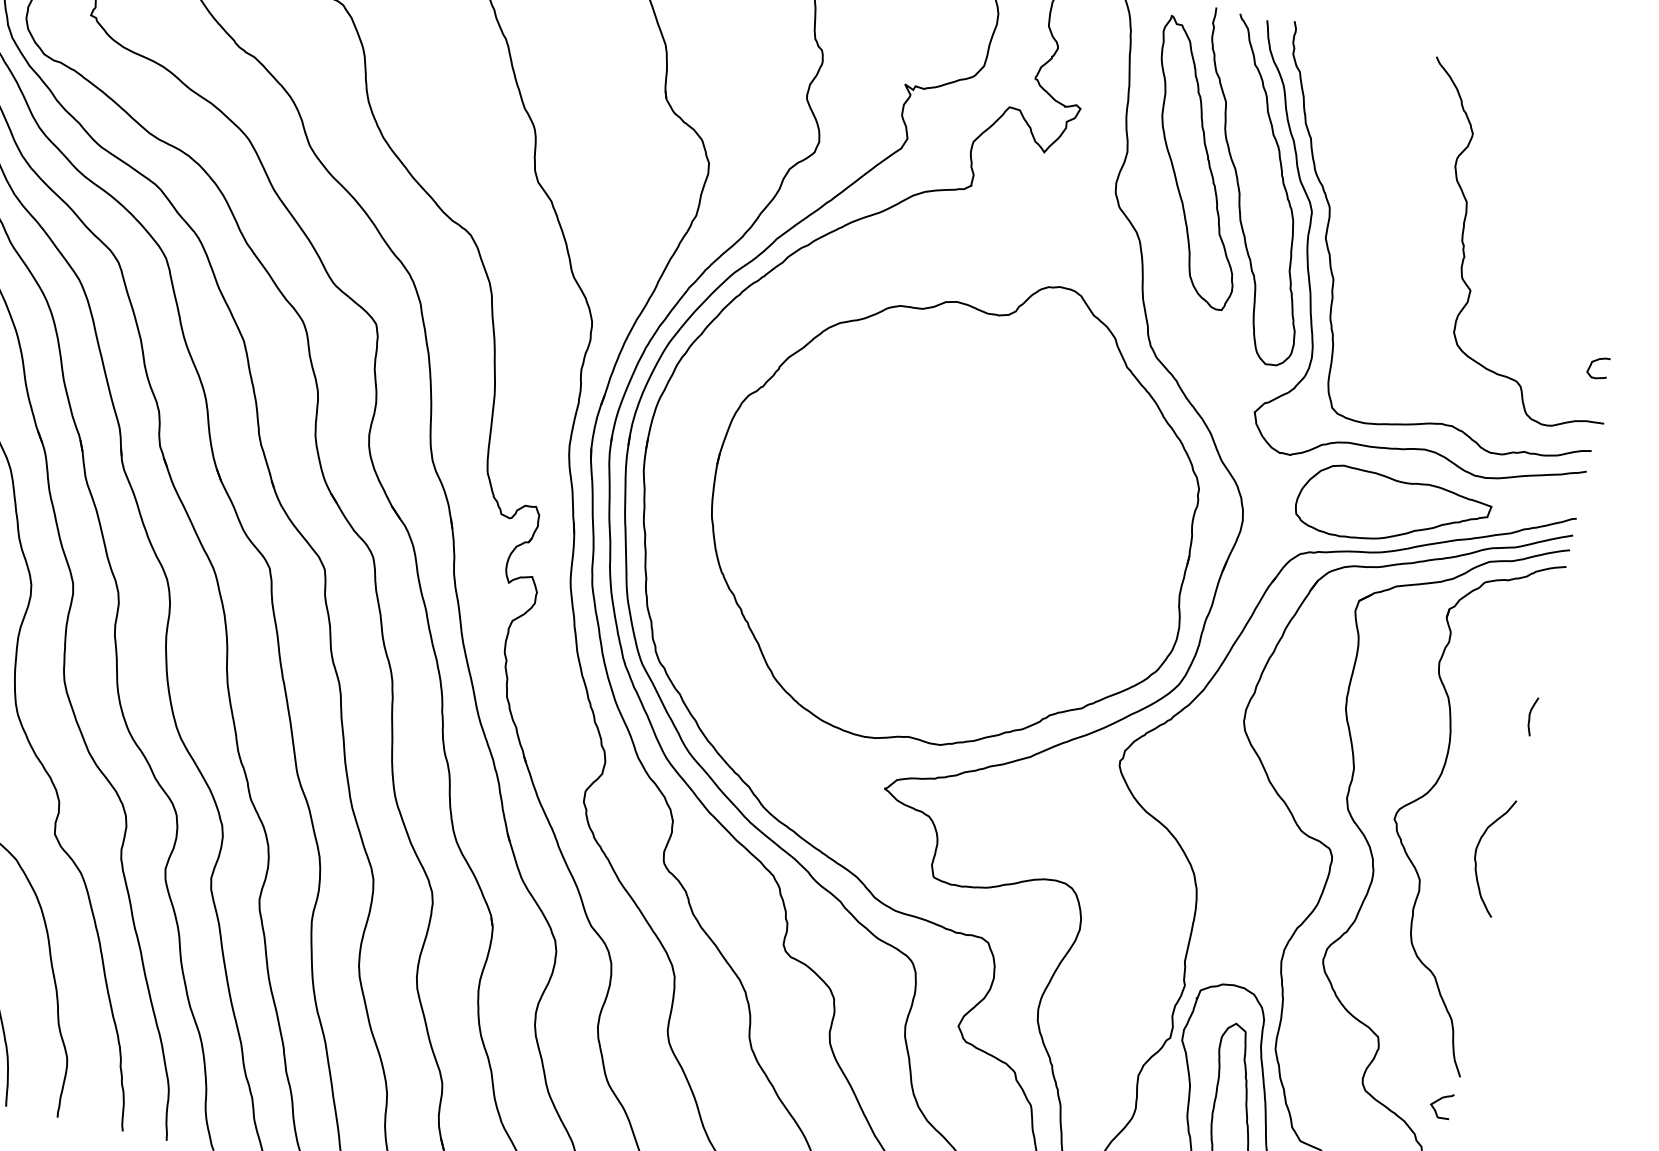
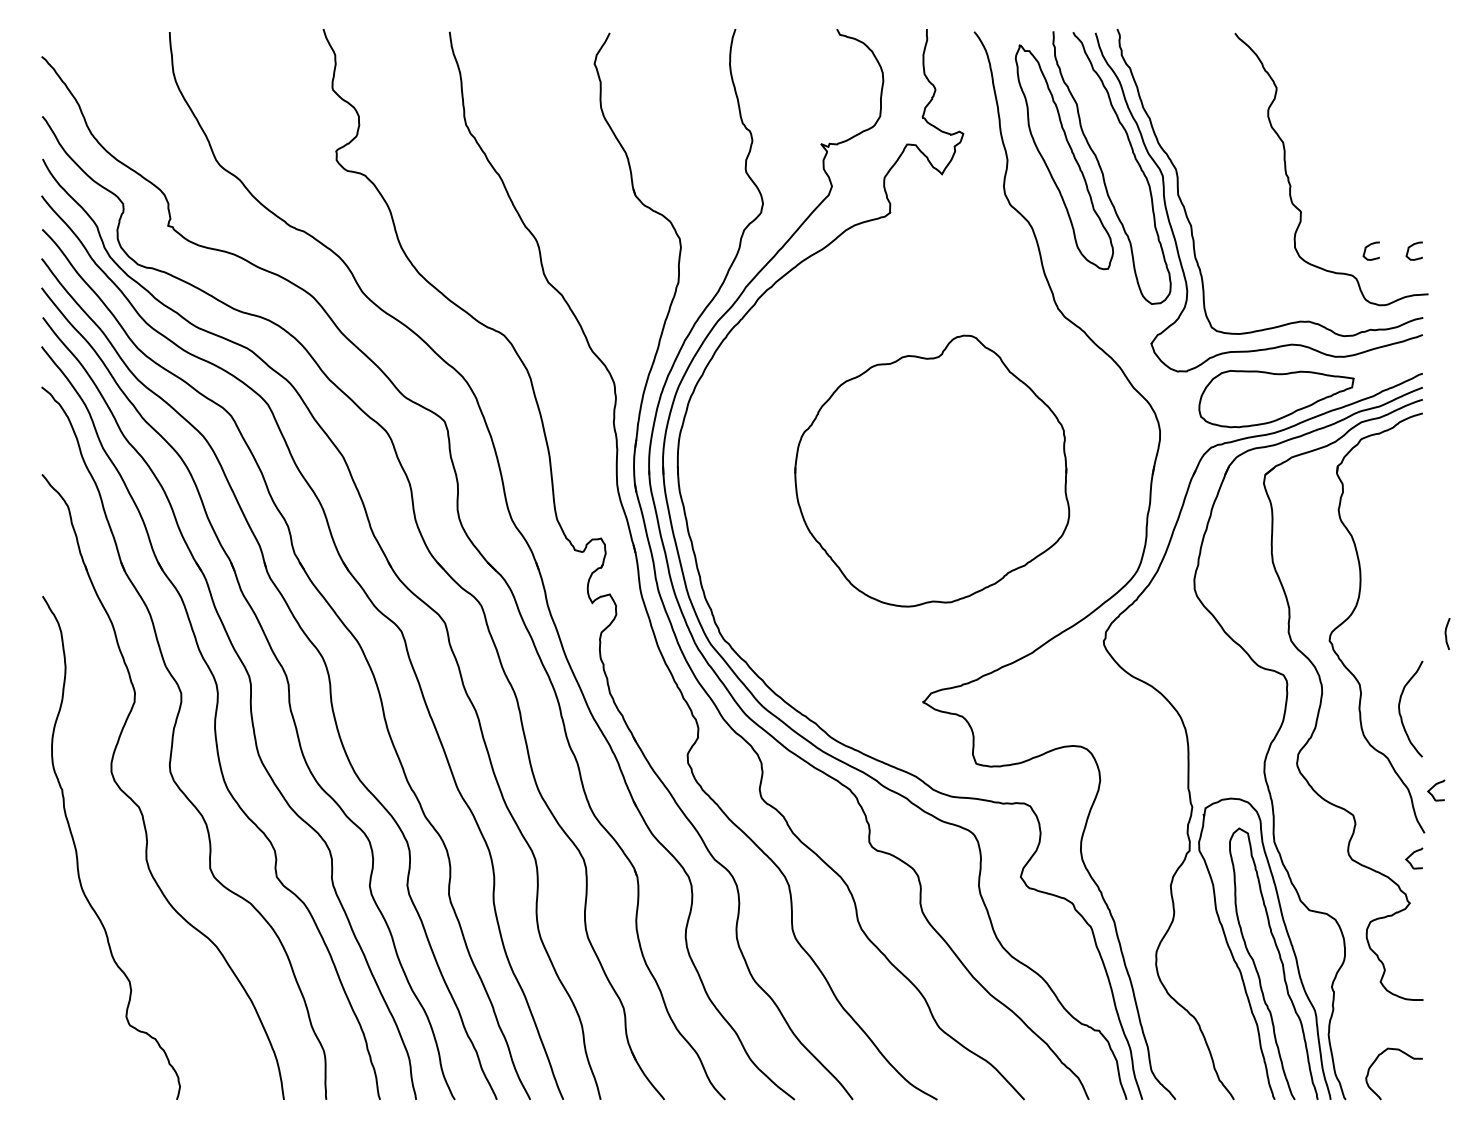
curve: (1544, 350) -> (1369, 246), added
part: (954, 509) -> (931, 470), size x0.7
curve: (1530, 715) -> (1446, 633), moved
curve: (1477, 854) -> (1400, 709), moved
curve: (1485, 1023) -> (1435, 786), added

